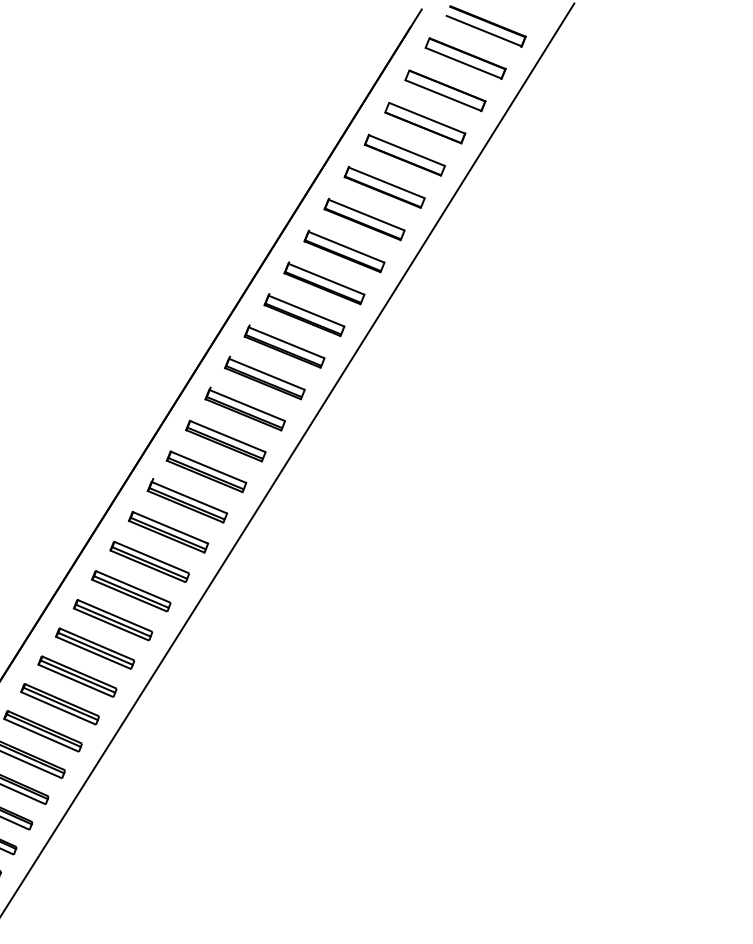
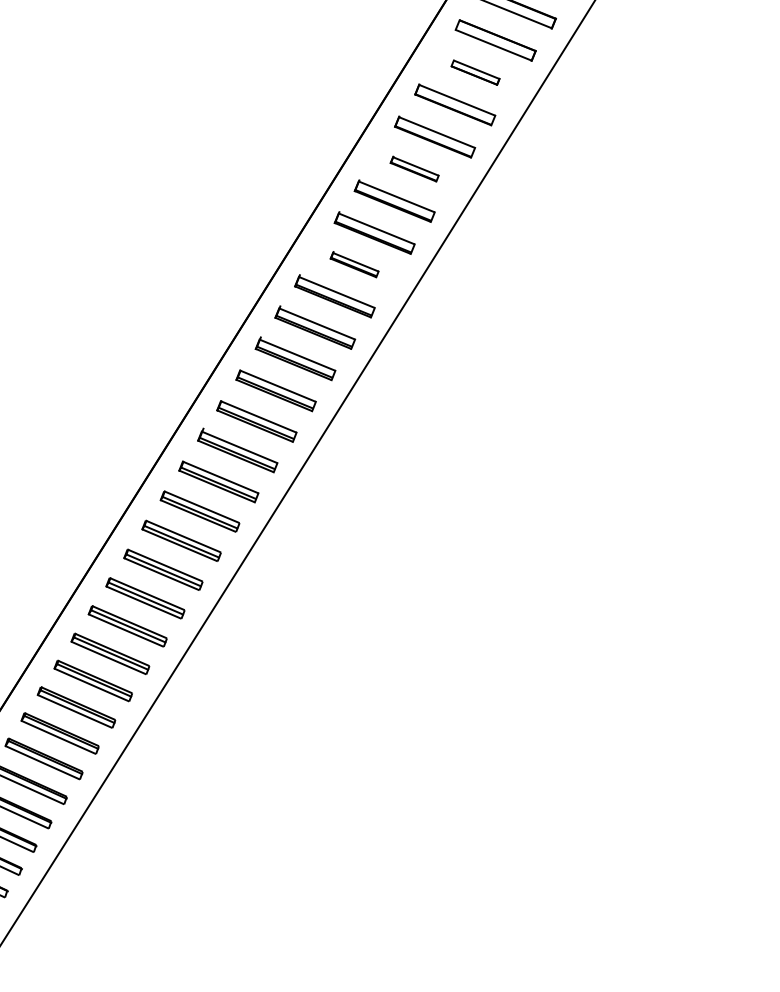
part: (425, 122) -> (475, 72), size x0.6
part: (364, 218) -> (414, 168), size x0.6
part: (304, 314) -> (354, 264), size x0.6

